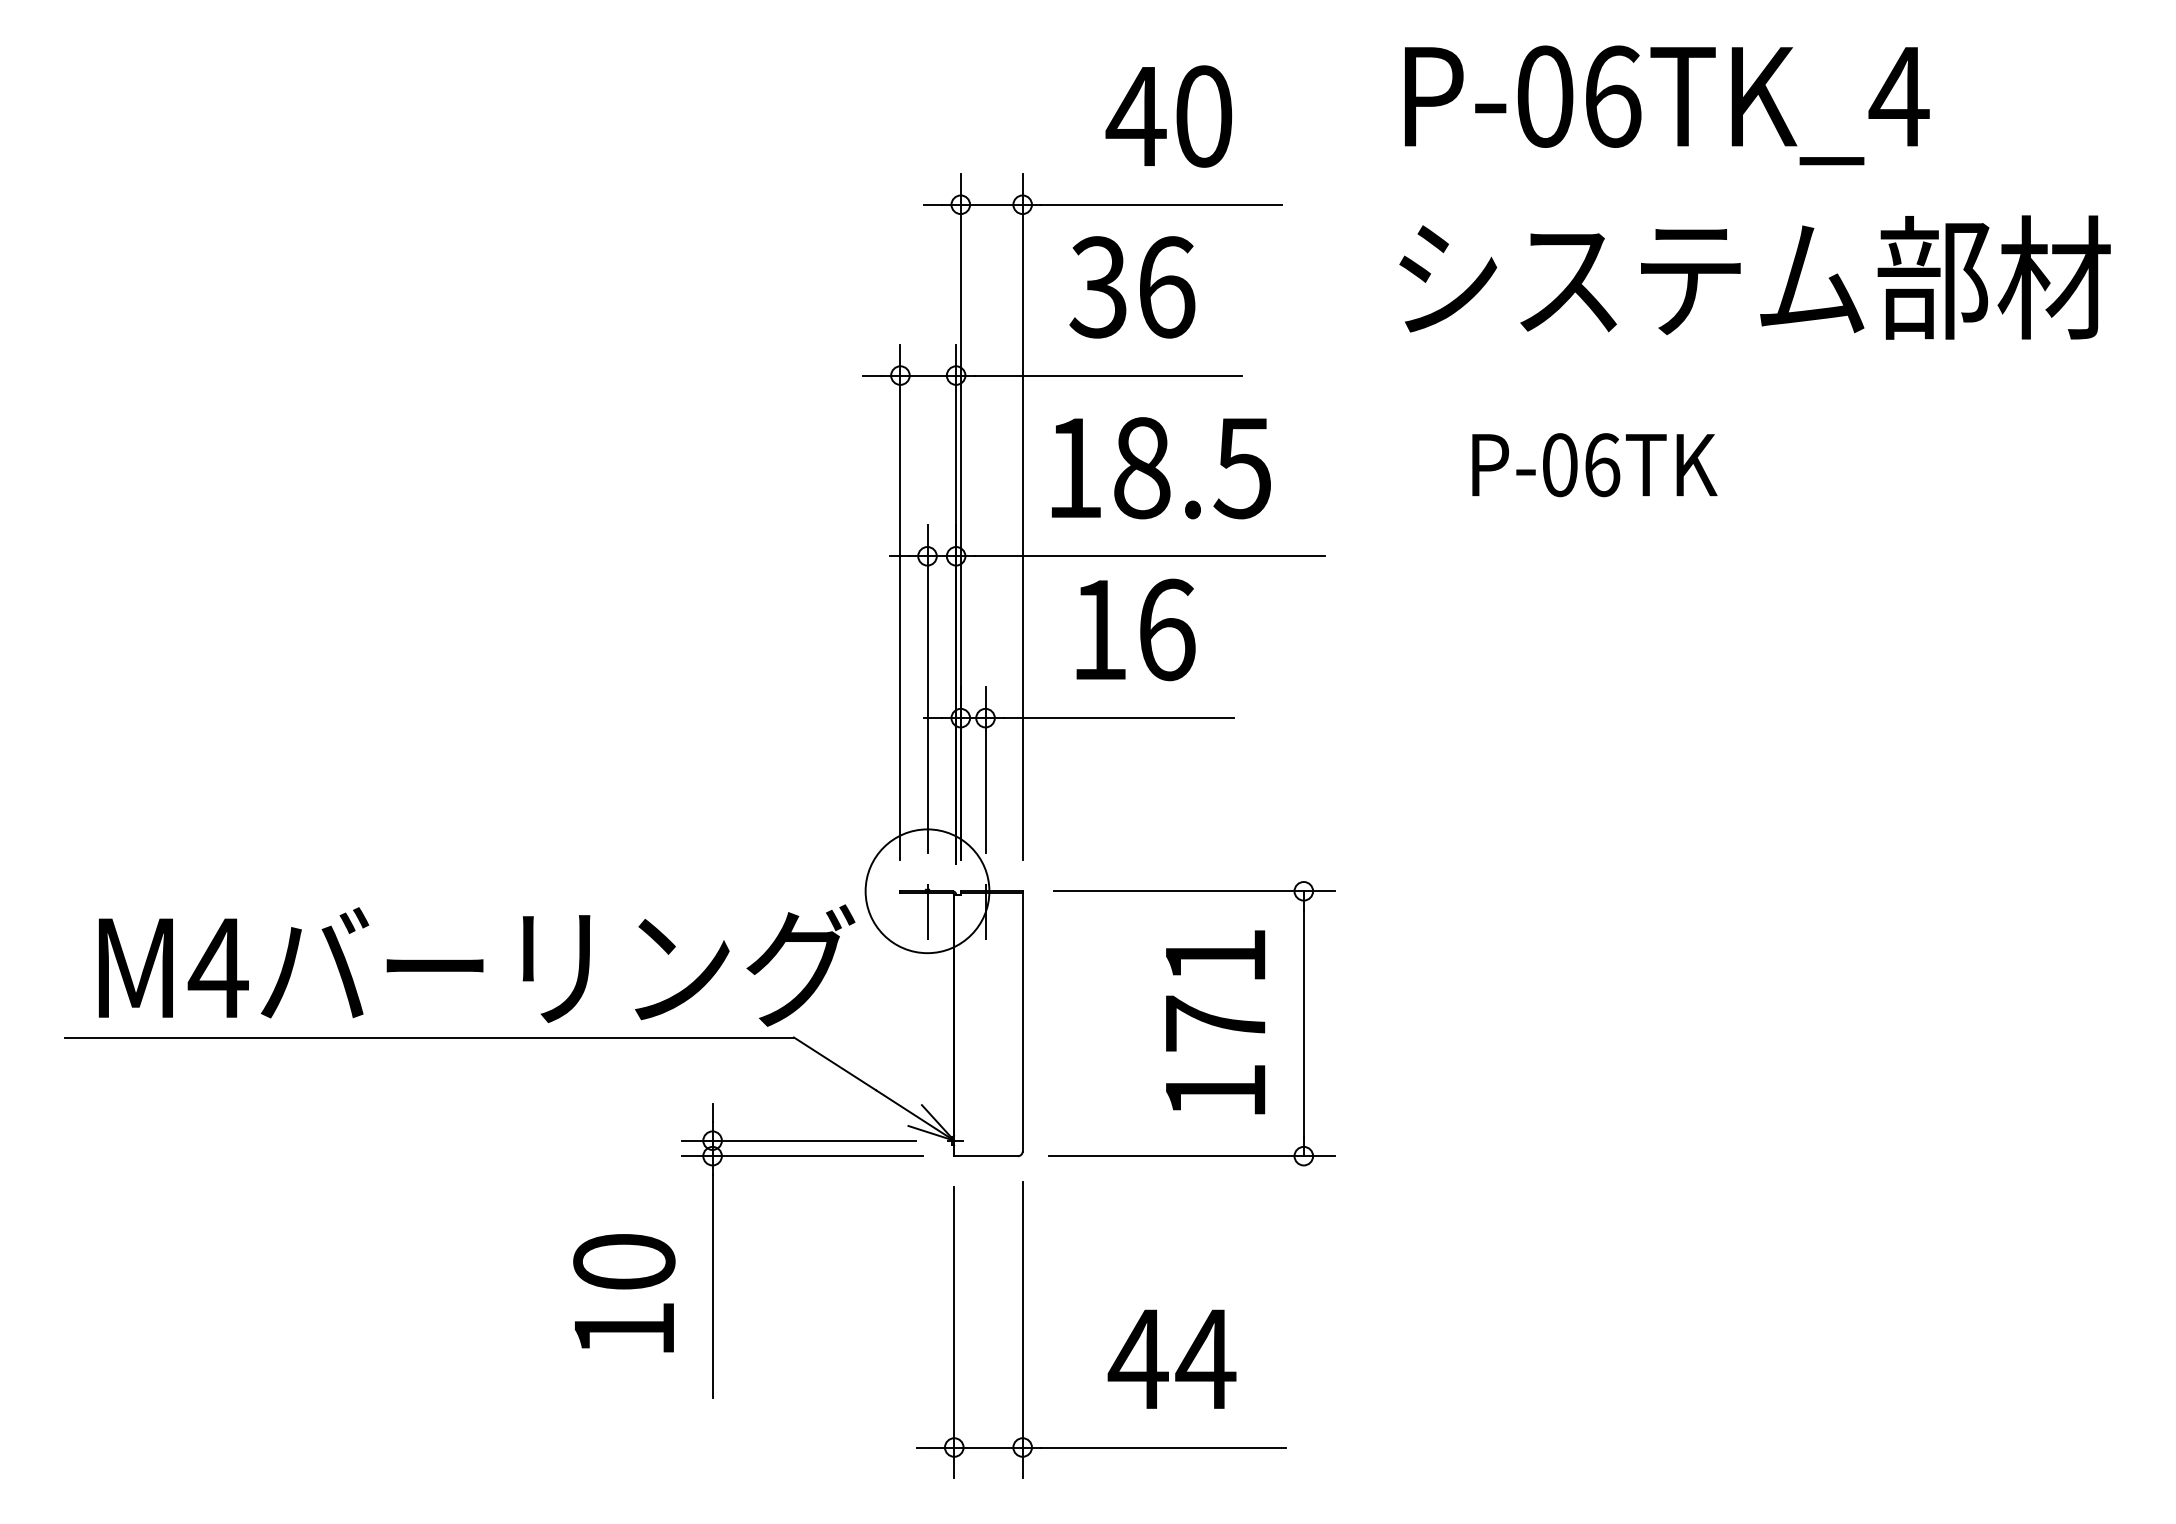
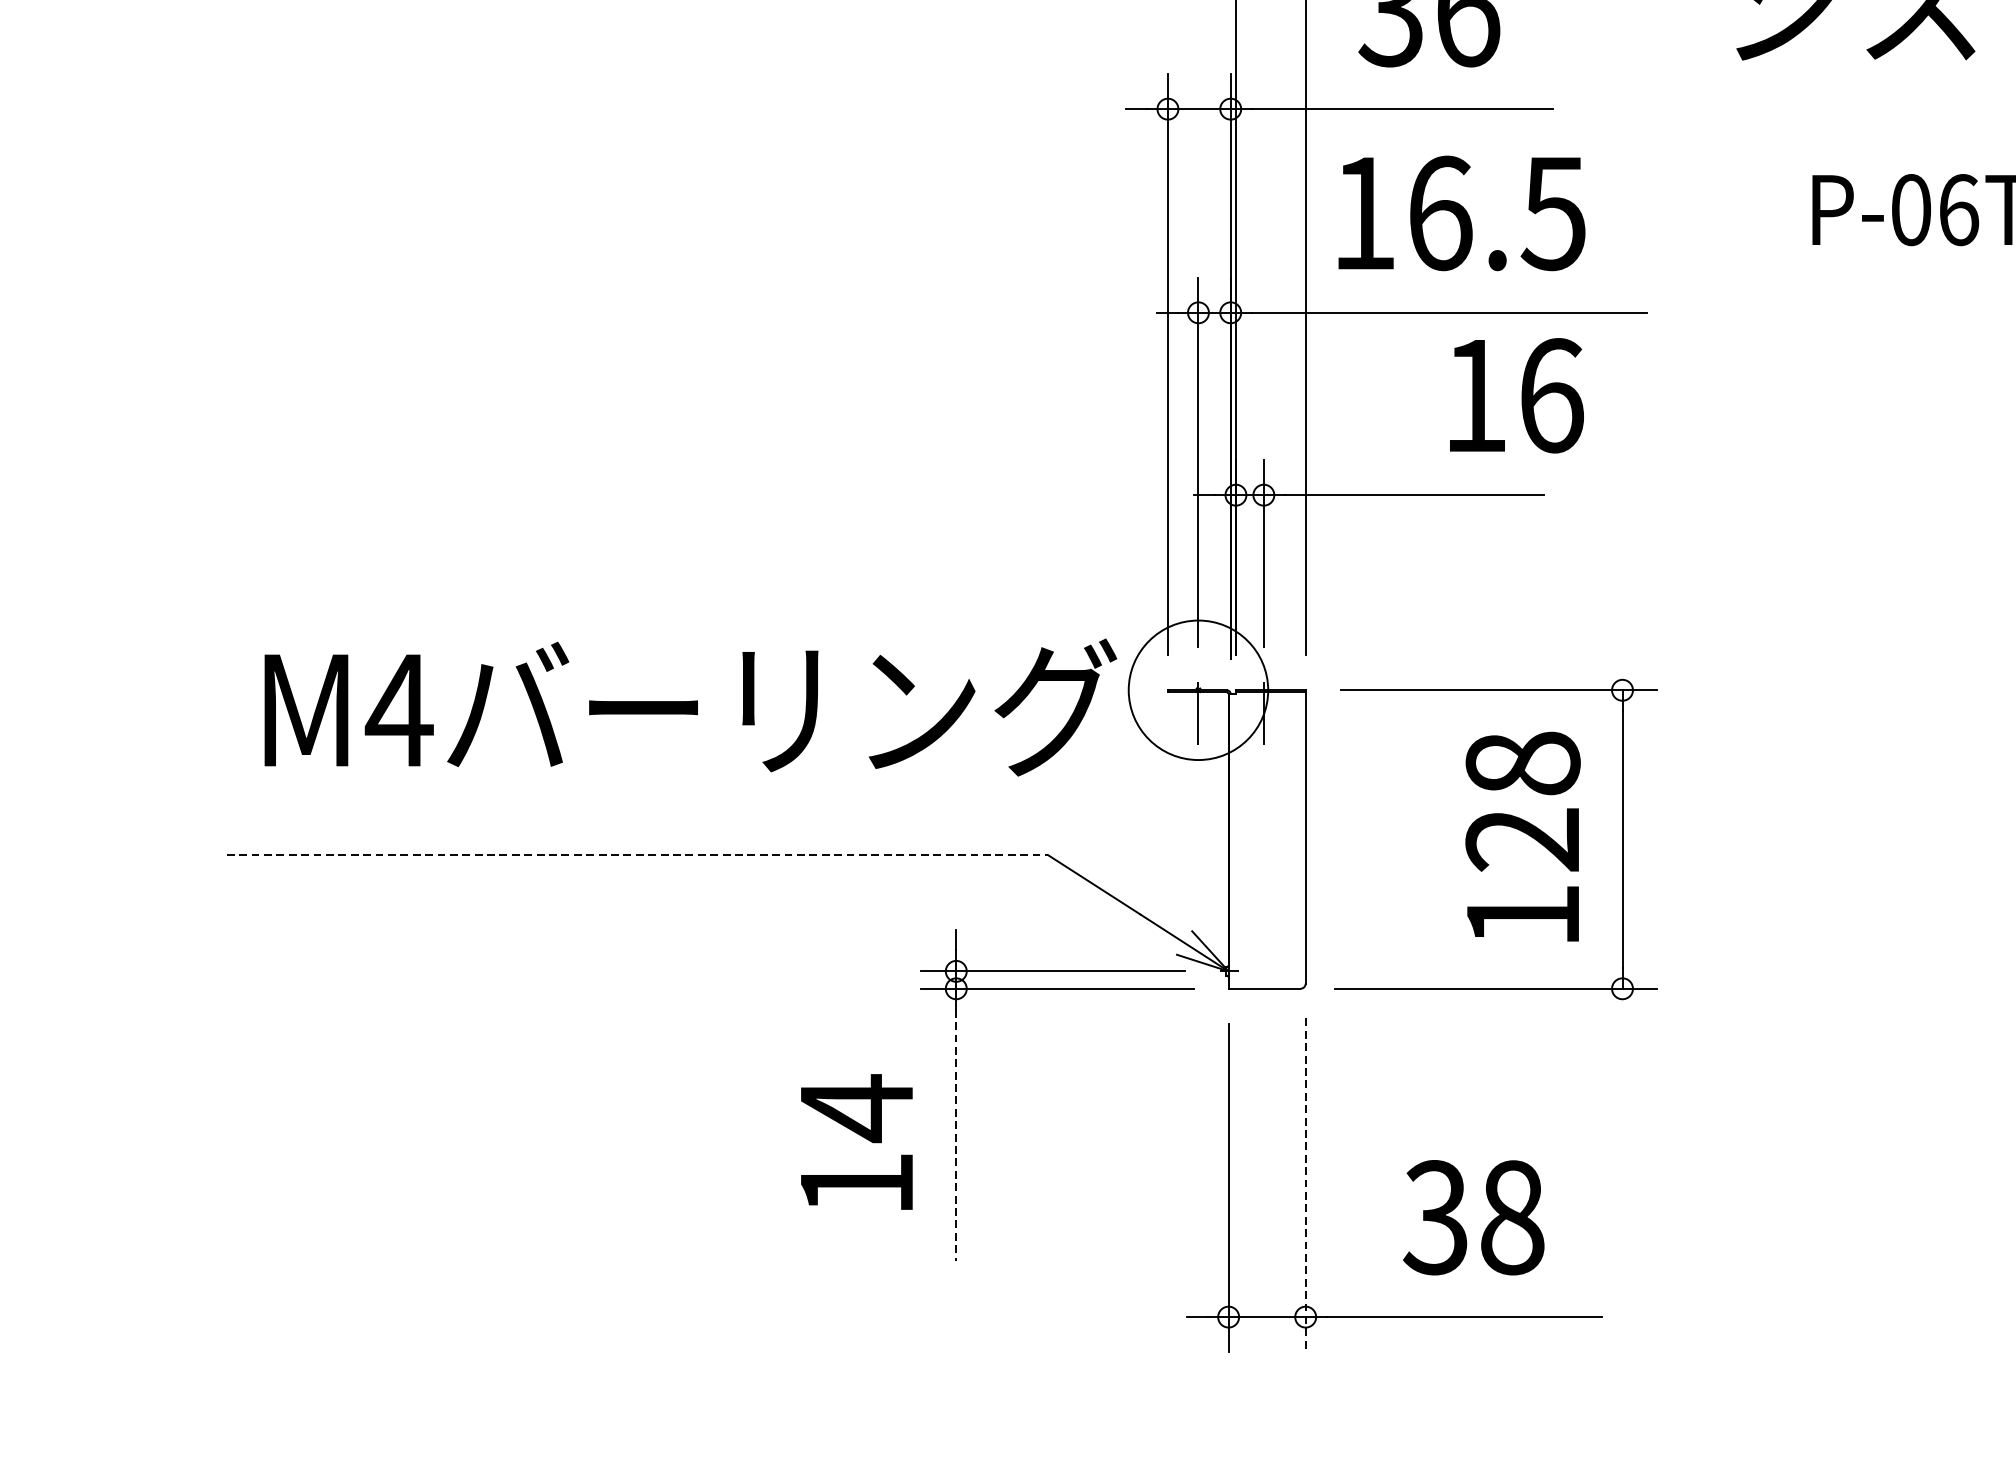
text: (1142, 467) -> (1440, 212), 18.5 -> 16.5
text: (1135, 629) -> (1516, 395), moved
text: (477, 965) -> (691, 707), moved
text: (1215, 990) -> (1522, 802), 171 -> 128
line: (430, 1037) -> (638, 855), solid -> dashed
text: (624, 1262) -> (856, 1108), 10 -> 14
line: (712, 1286) -> (956, 1135), solid -> dashed
line: (1022, 1330) -> (1305, 1185), solid -> dashed
text: (1171, 1359) -> (1473, 1217), 44 -> 38

